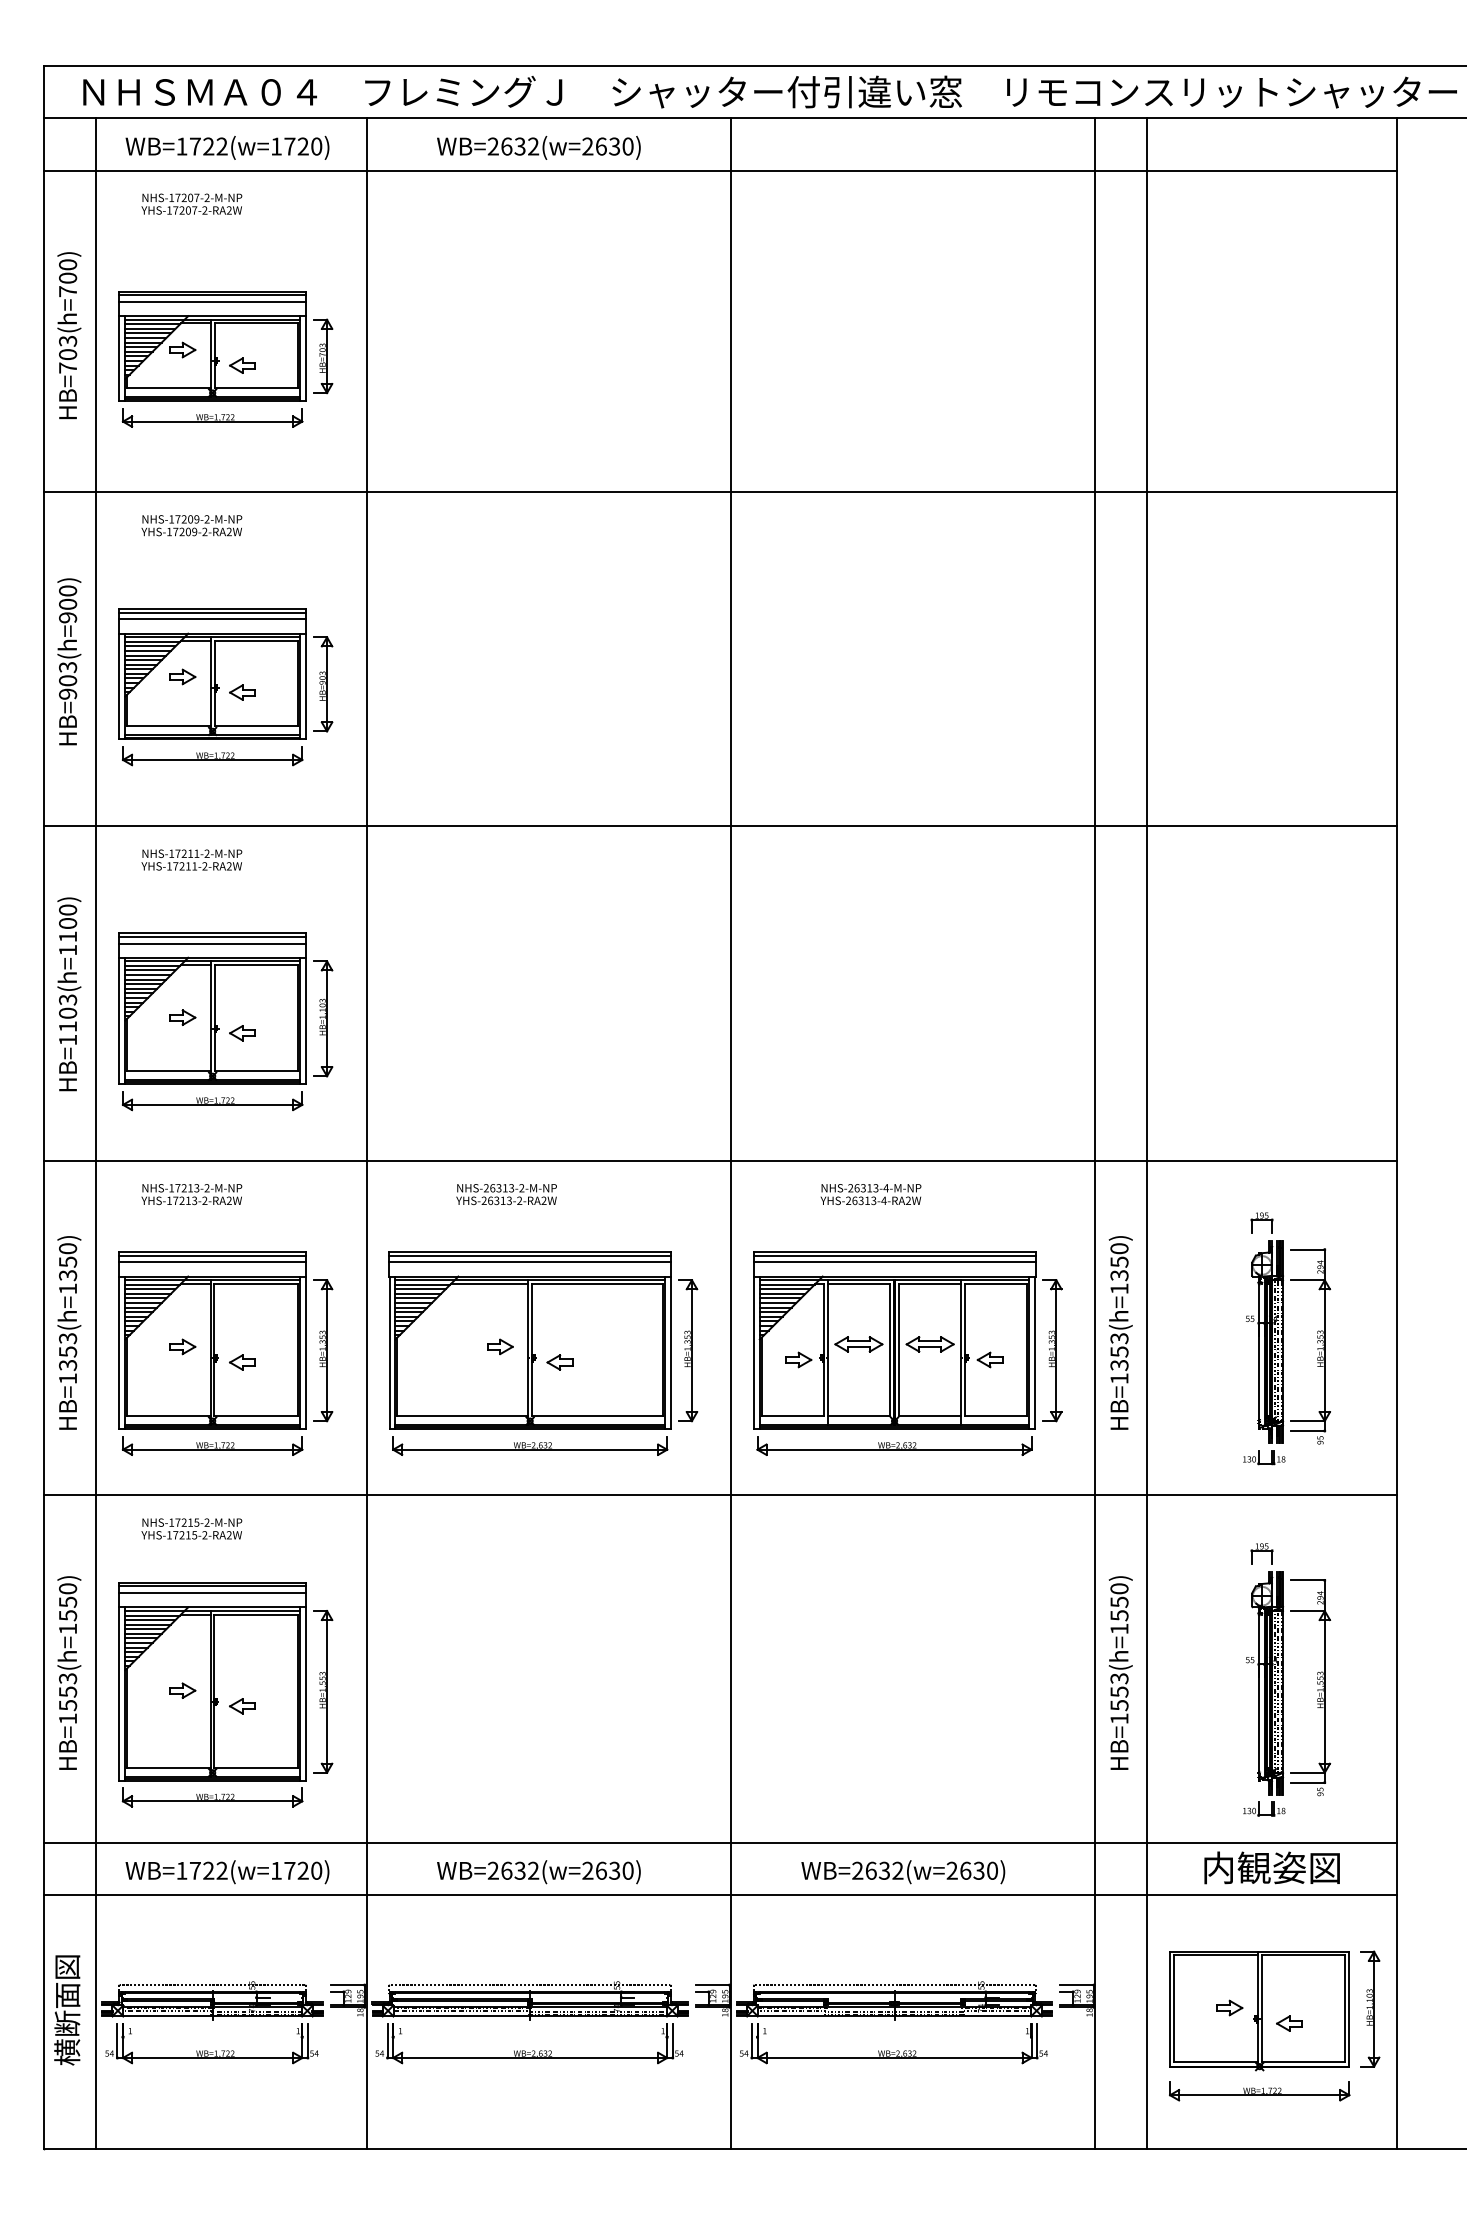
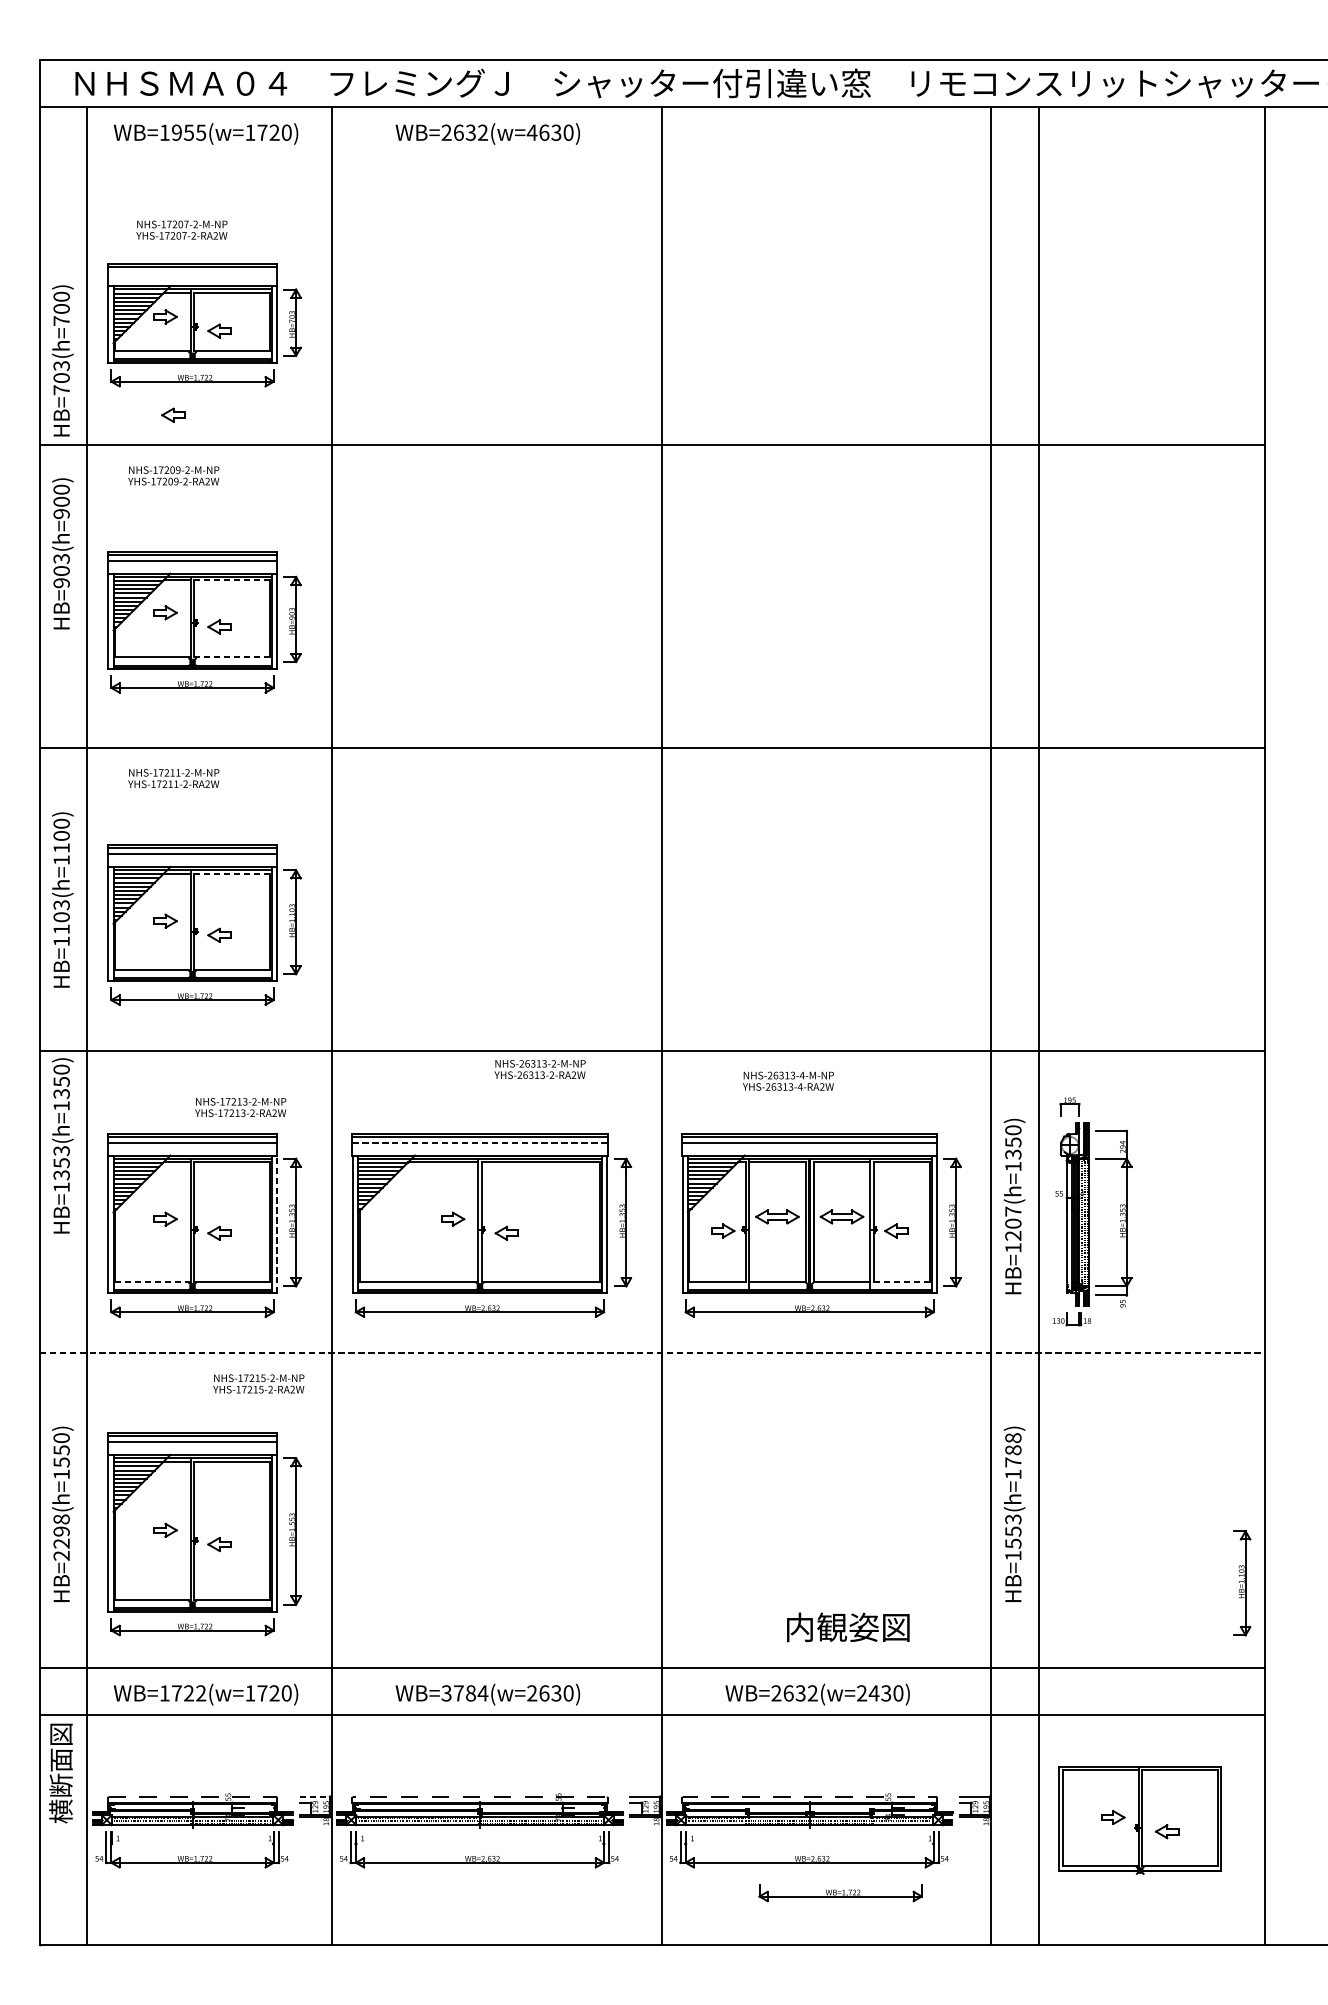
text: (208, 146) -> (188, 132), WB=1722(w=1720) -> WB=1955(w=1720)
text: (587, 146) -> (531, 132), WB=2632(w=2630) -> WB=2632(w=4630)
line: (720, 170) -> (652, 154), removed
text: (191, 203) -> (181, 229), moved
line: (212, 301) -> (192, 272), removed
text: (69, 335) -> (63, 360), moved
part: (191, 458) -> (173, 415), added
line: (256, 641) -> (232, 580), solid -> dashed
text: (69, 661) -> (63, 553), moved
line: (256, 726) -> (232, 657), solid -> dashed
line: (256, 965) -> (232, 873), solid -> dashed
text: (191, 1194) -> (240, 1107), moved
text: (506, 1194) -> (540, 1069), moved
line: (530, 1262) -> (480, 1142), solid -> dashed
text: (69, 1332) -> (63, 1145), moved
part: (1287, 1338) -> (1093, 1211), moved
line: (305, 1352) -> (276, 1224), solid -> dashed
text: (1119, 1352) -> (1013, 1224), HB=1353(h=1350) -> HB=1207(h=1350)
line: (168, 1416) -> (152, 1282), solid -> dashed
line: (995, 1416) -> (901, 1282), solid -> dashed
line: (720, 1495) -> (652, 1353), solid -> dashed
text: (191, 1528) -> (258, 1383), moved
text: (1119, 1602) -> (1013, 1450), HB=1553(h=1550) -> HB=1553(h=1788)
part: (1287, 1679) -> (1165, 1520), removed
text: (68, 1698) -> (62, 1537), HB=1553(h=1550) -> HB=2298(h=1550)
text: (1271, 1867) -> (847, 1627), moved
text: (513, 1870) -> (464, 1693), WB=2632(w=2630) -> WB=3784(w=2630)
text: (965, 1870) -> (873, 1693), WB=2632(w=2630) -> WB=2632(w=2430)
line: (347, 1985) -> (314, 1797), solid -> dashed
part: (1370, 2008) -> (1242, 1582), moved
text: (67, 2010) -> (61, 1773), moved
part: (1259, 2091) -> (840, 1893), moved

